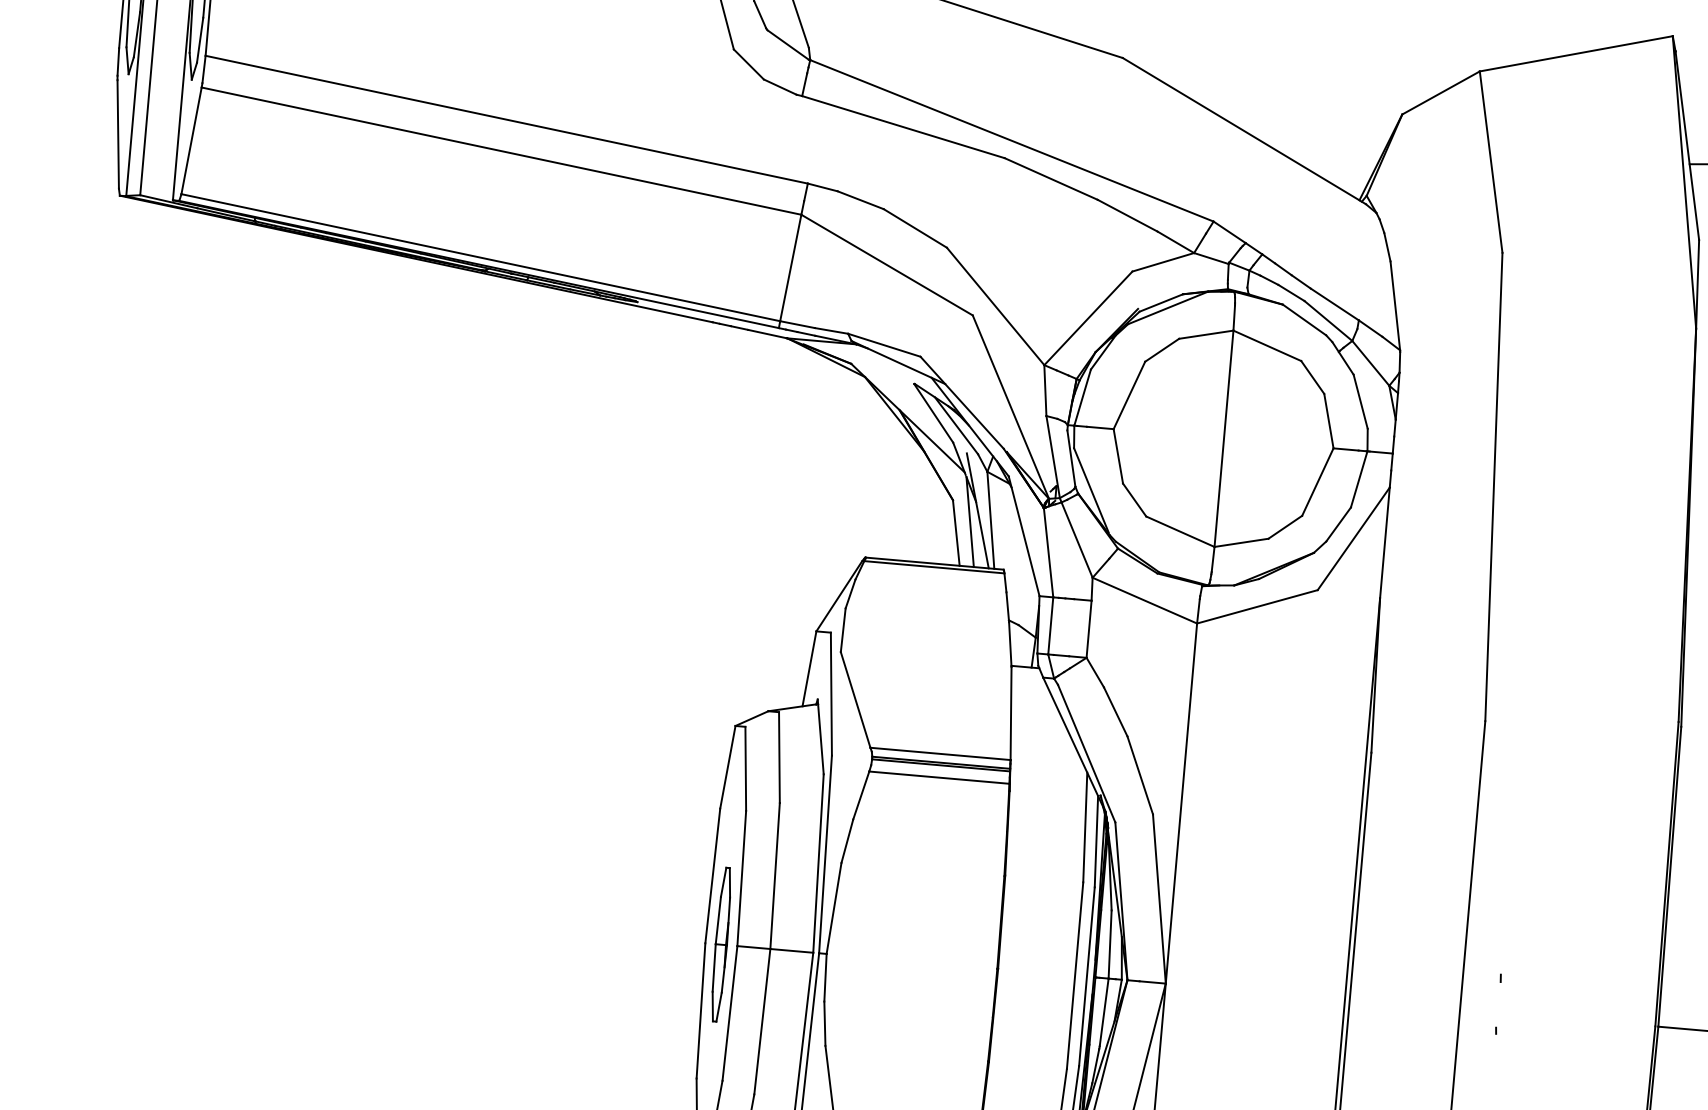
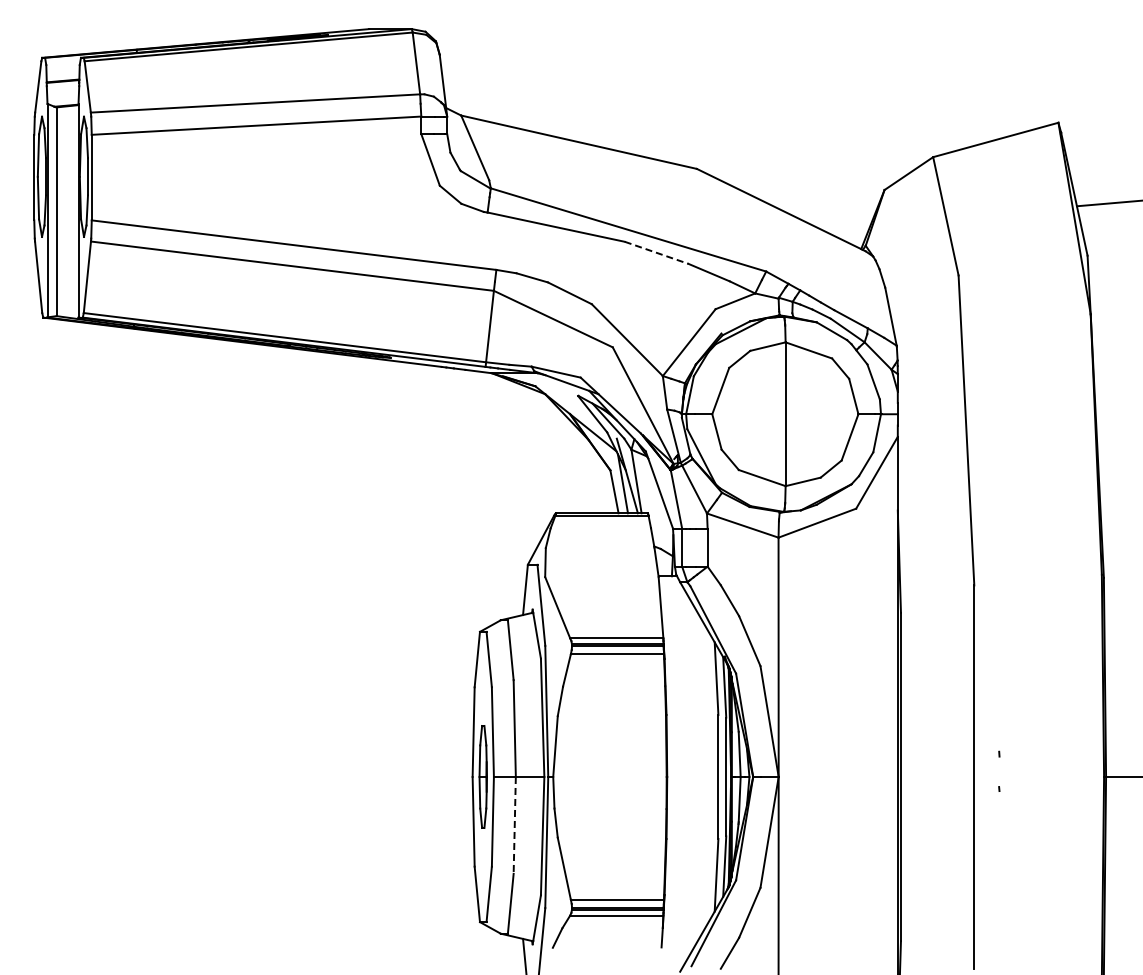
line: (1051, 178) -> (656, 252), solid -> dashed
line: (761, 1021) -> (514, 825), solid -> dashed

